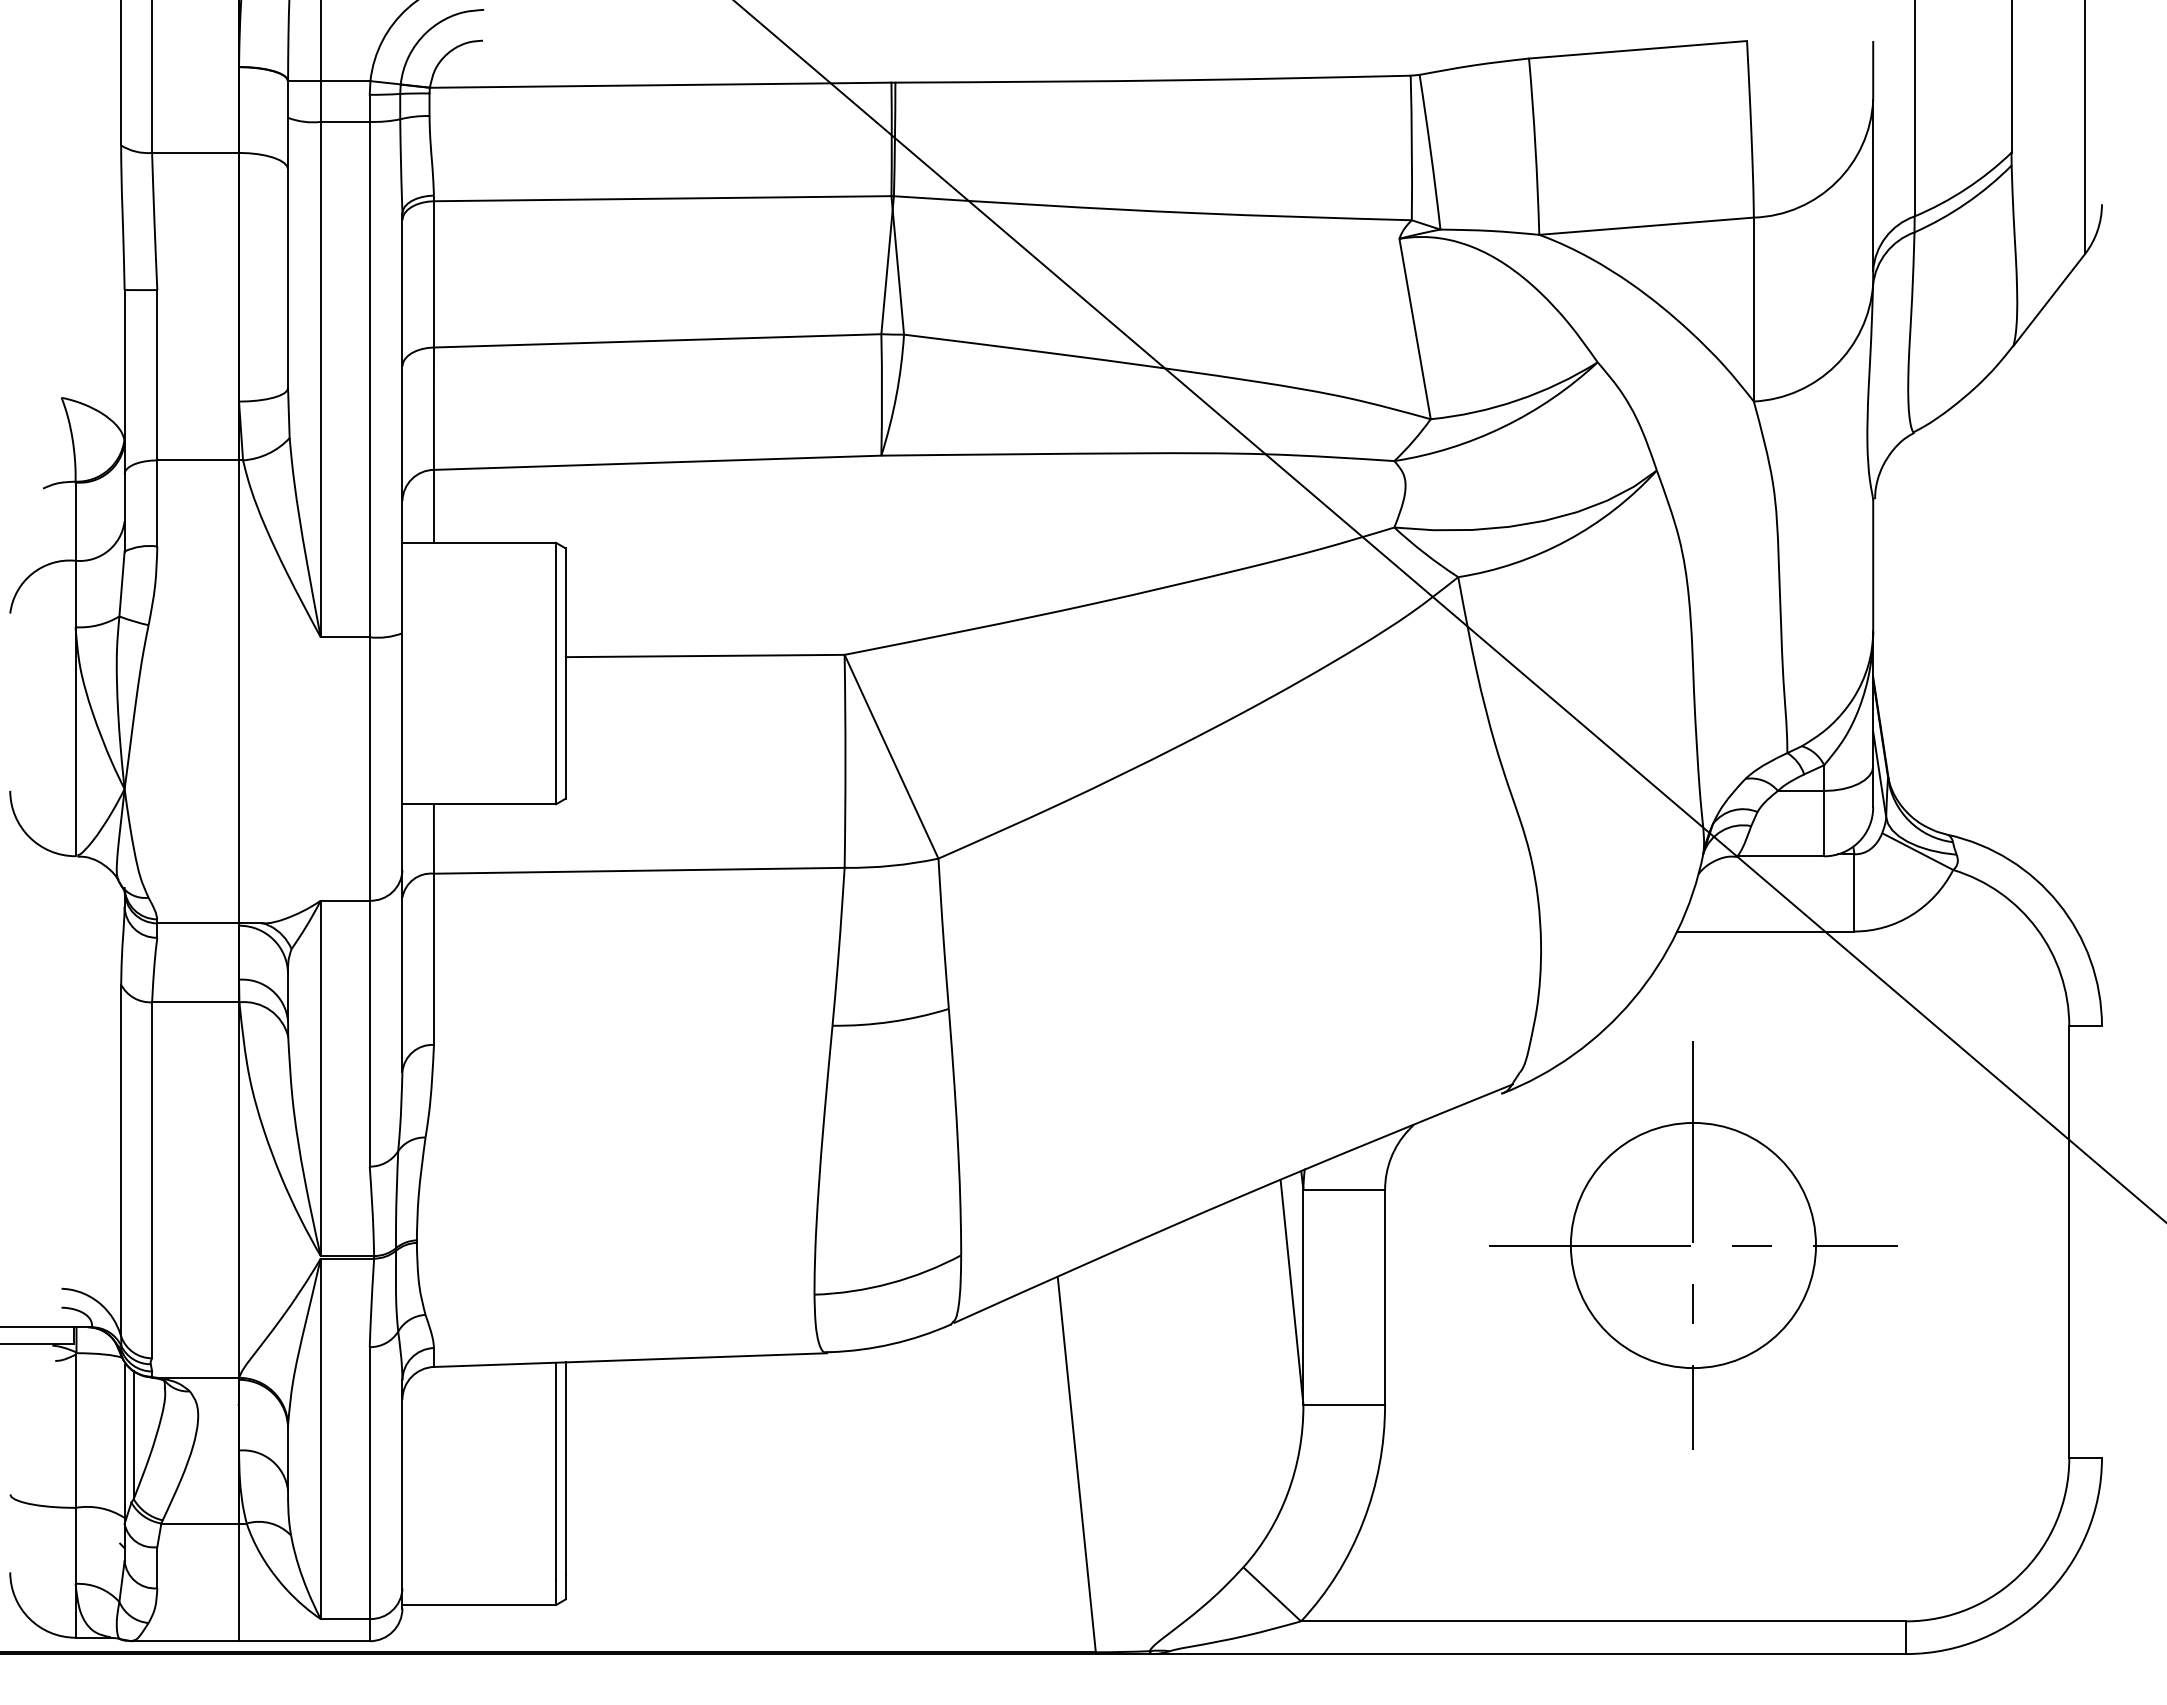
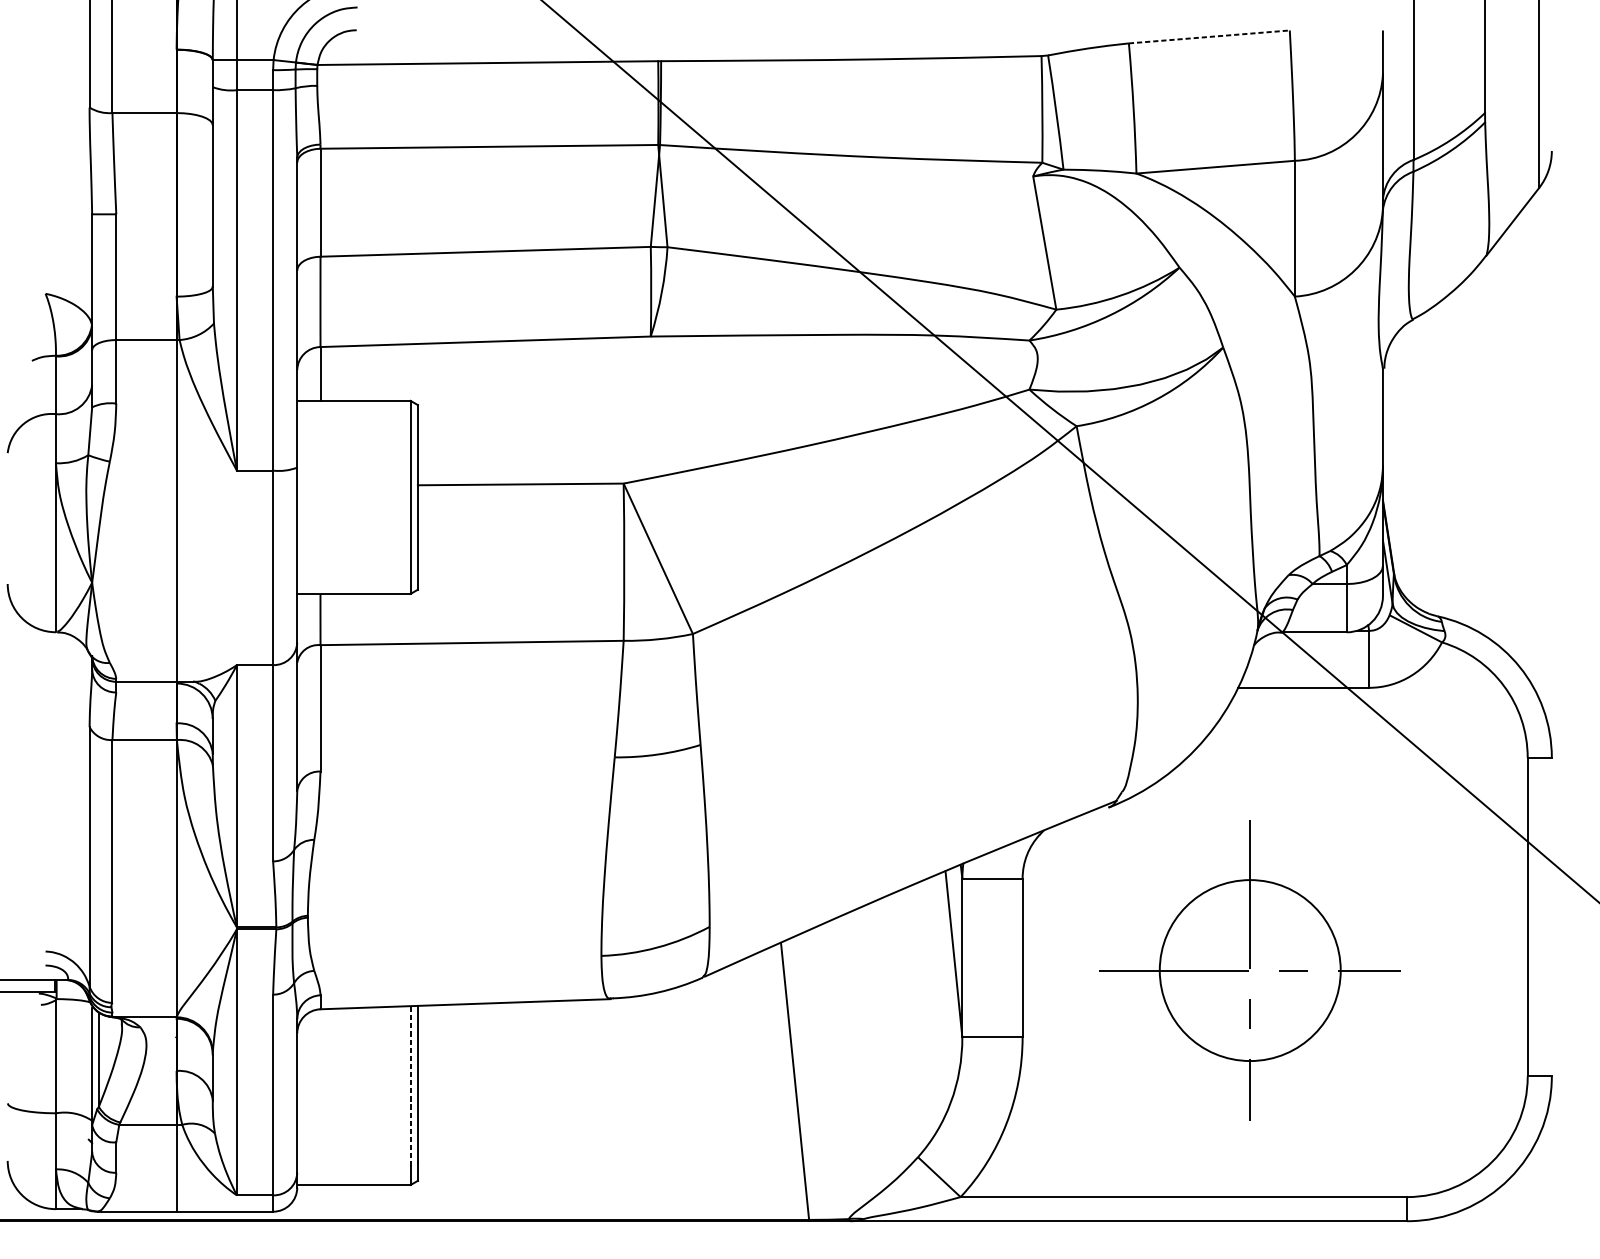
line: (1638, 49) -> (1209, 36), solid -> dashed
part: (1693, 1245) -> (1250, 970), moved
line: (556, 1471) -> (410, 1086), solid -> dashed

